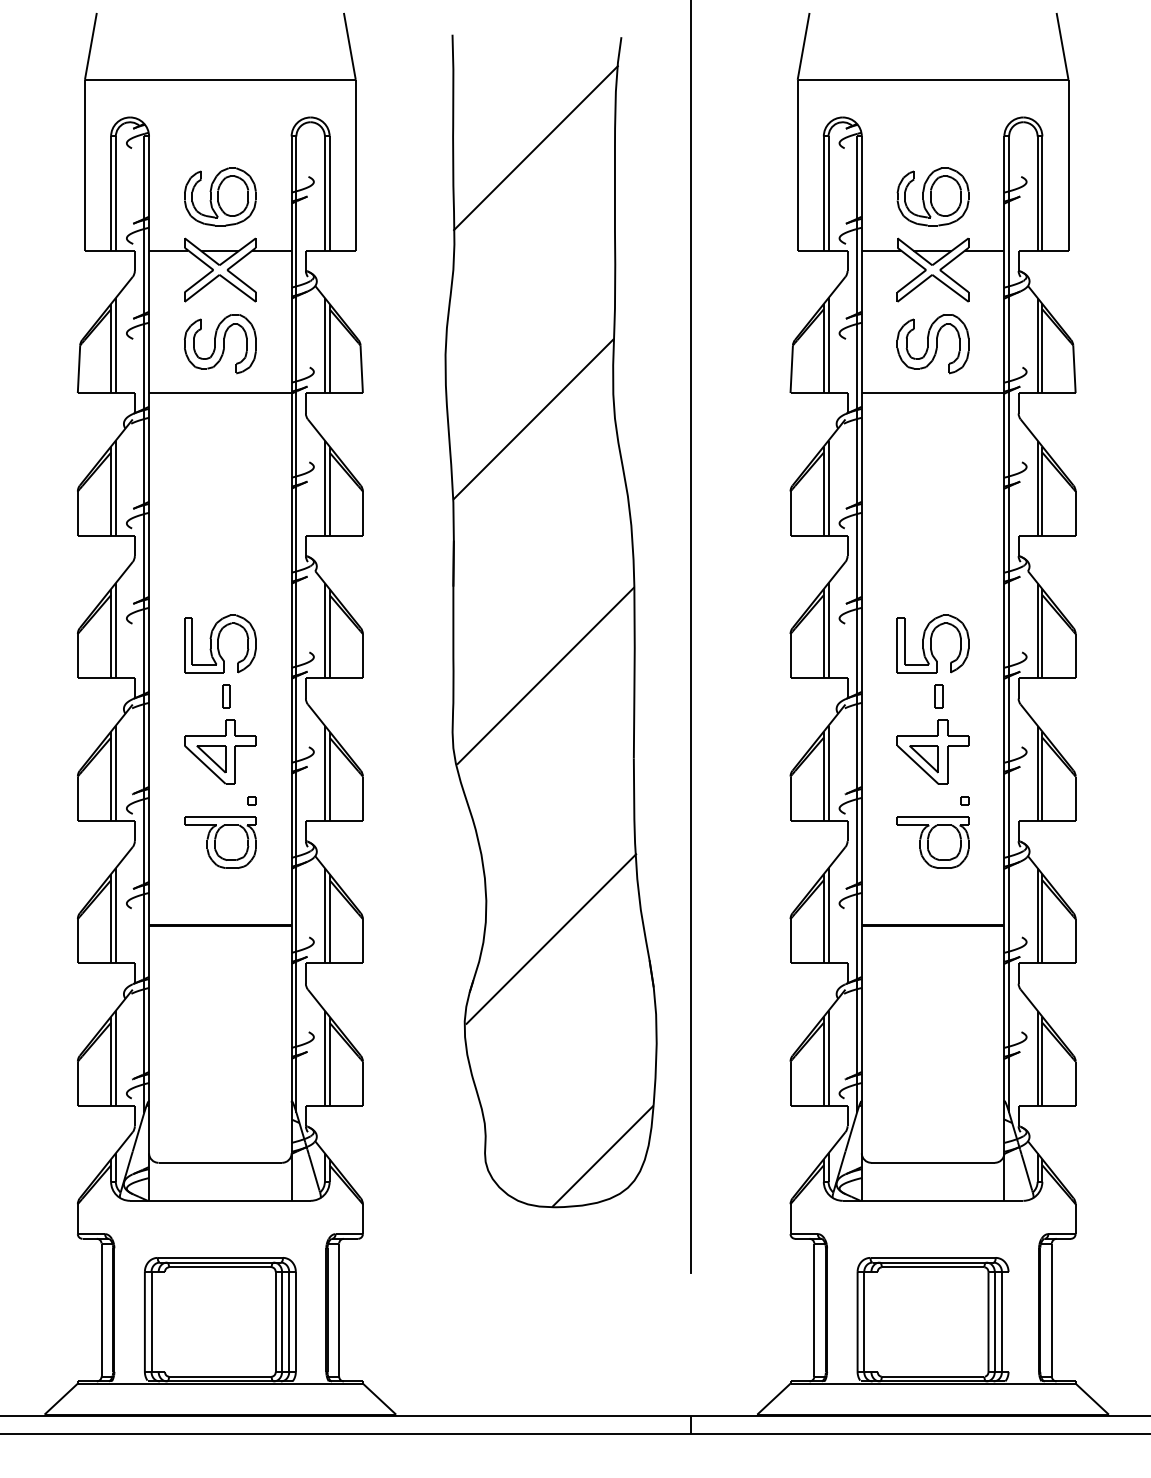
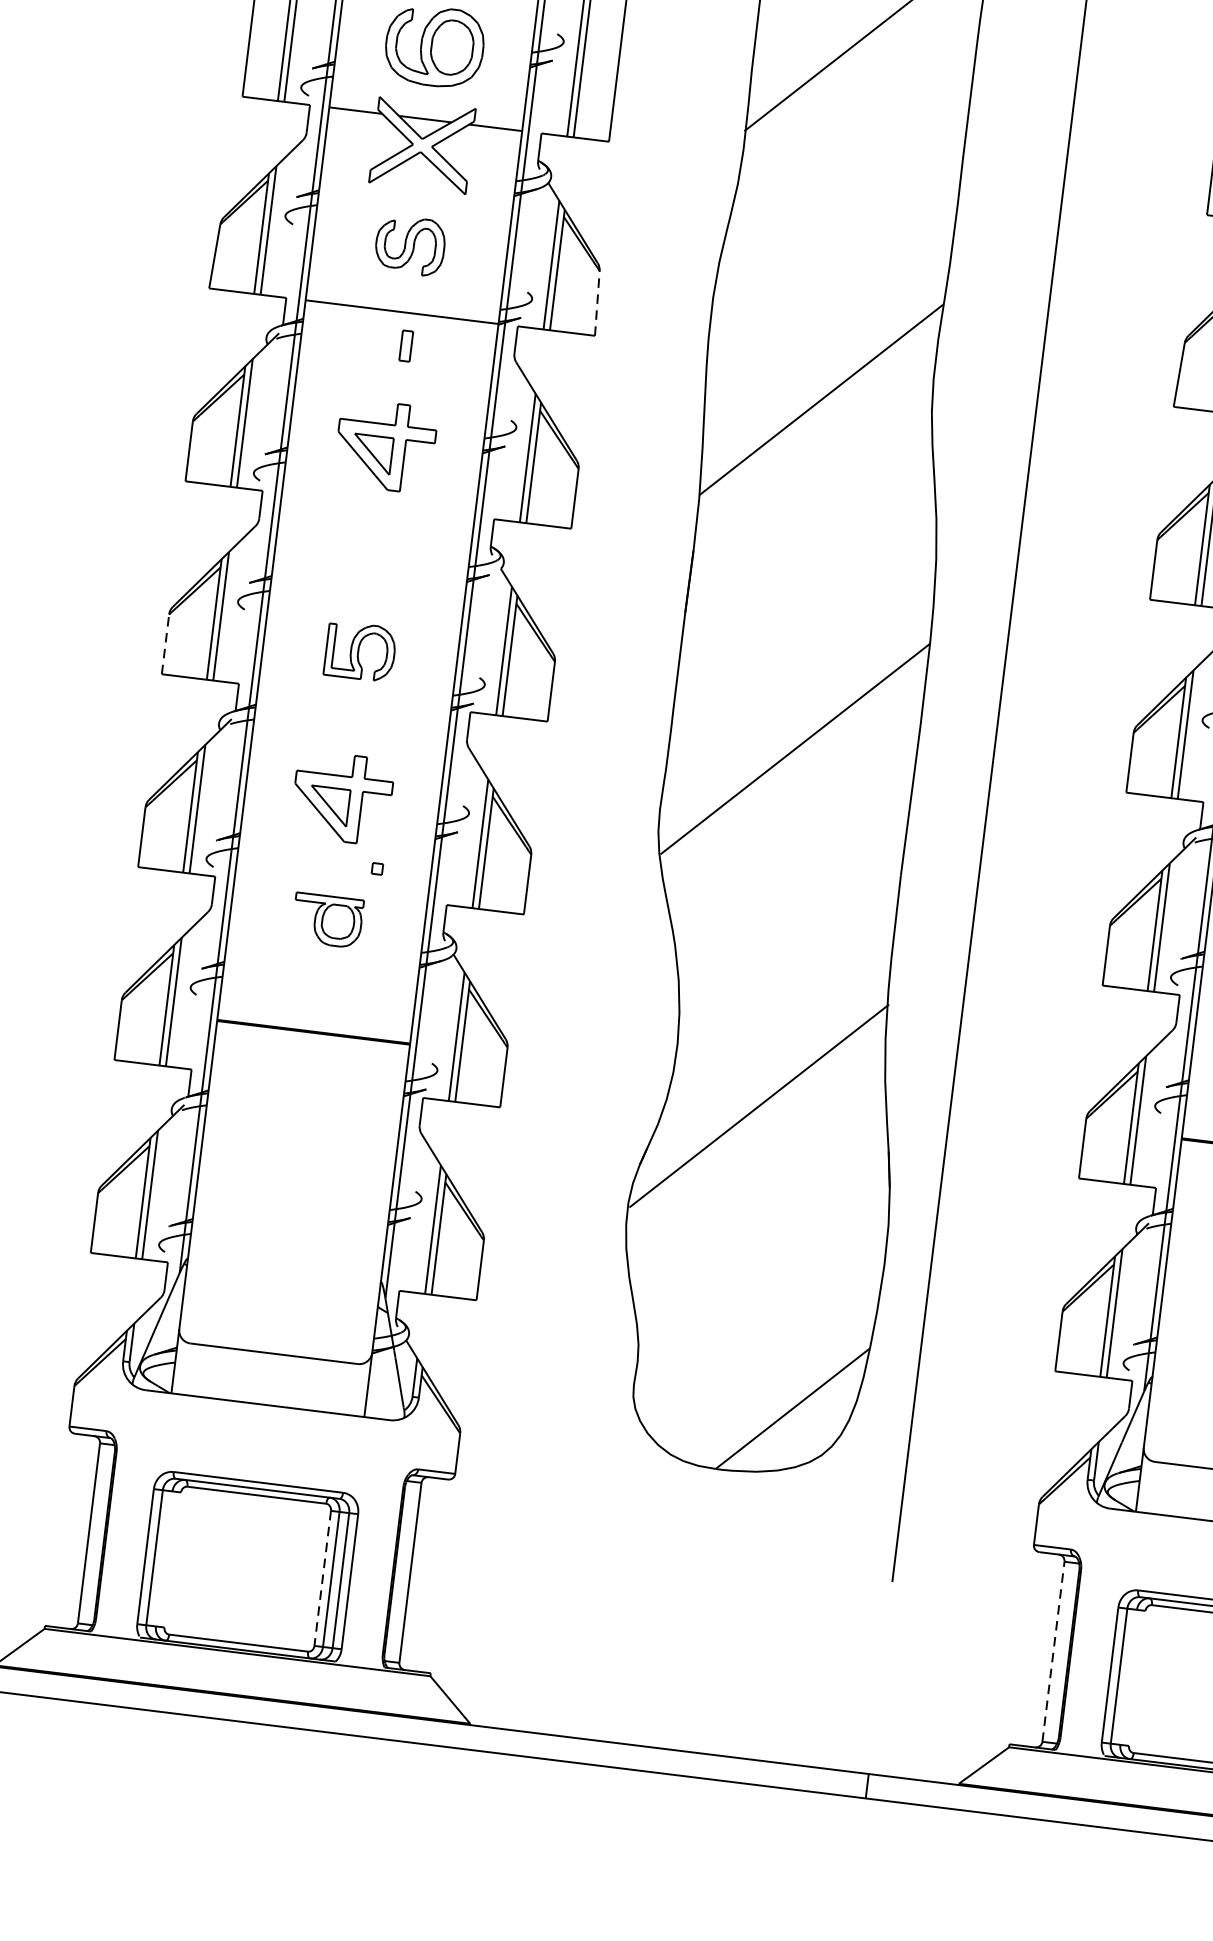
part: (220, 344) -> (410, 246), size x0.7
line: (361, 369) -> (597, 303), solid -> dashed
part: (220, 491) -> (385, 445), added
part: (220, 643) -> (360, 651), size x0.7
line: (77, 655) -> (165, 643), solid -> dashed
part: (226, 696) -> (406, 346), moved
part: (220, 842) -> (327, 920), size x0.7
line: (814, 1310) -> (1053, 1652), solid -> dashed
line: (275, 1322) -> (322, 1579), solid -> dashed

